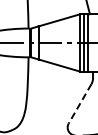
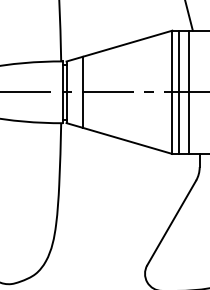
line: (80, 103) -> (172, 222), dashed -> solid

